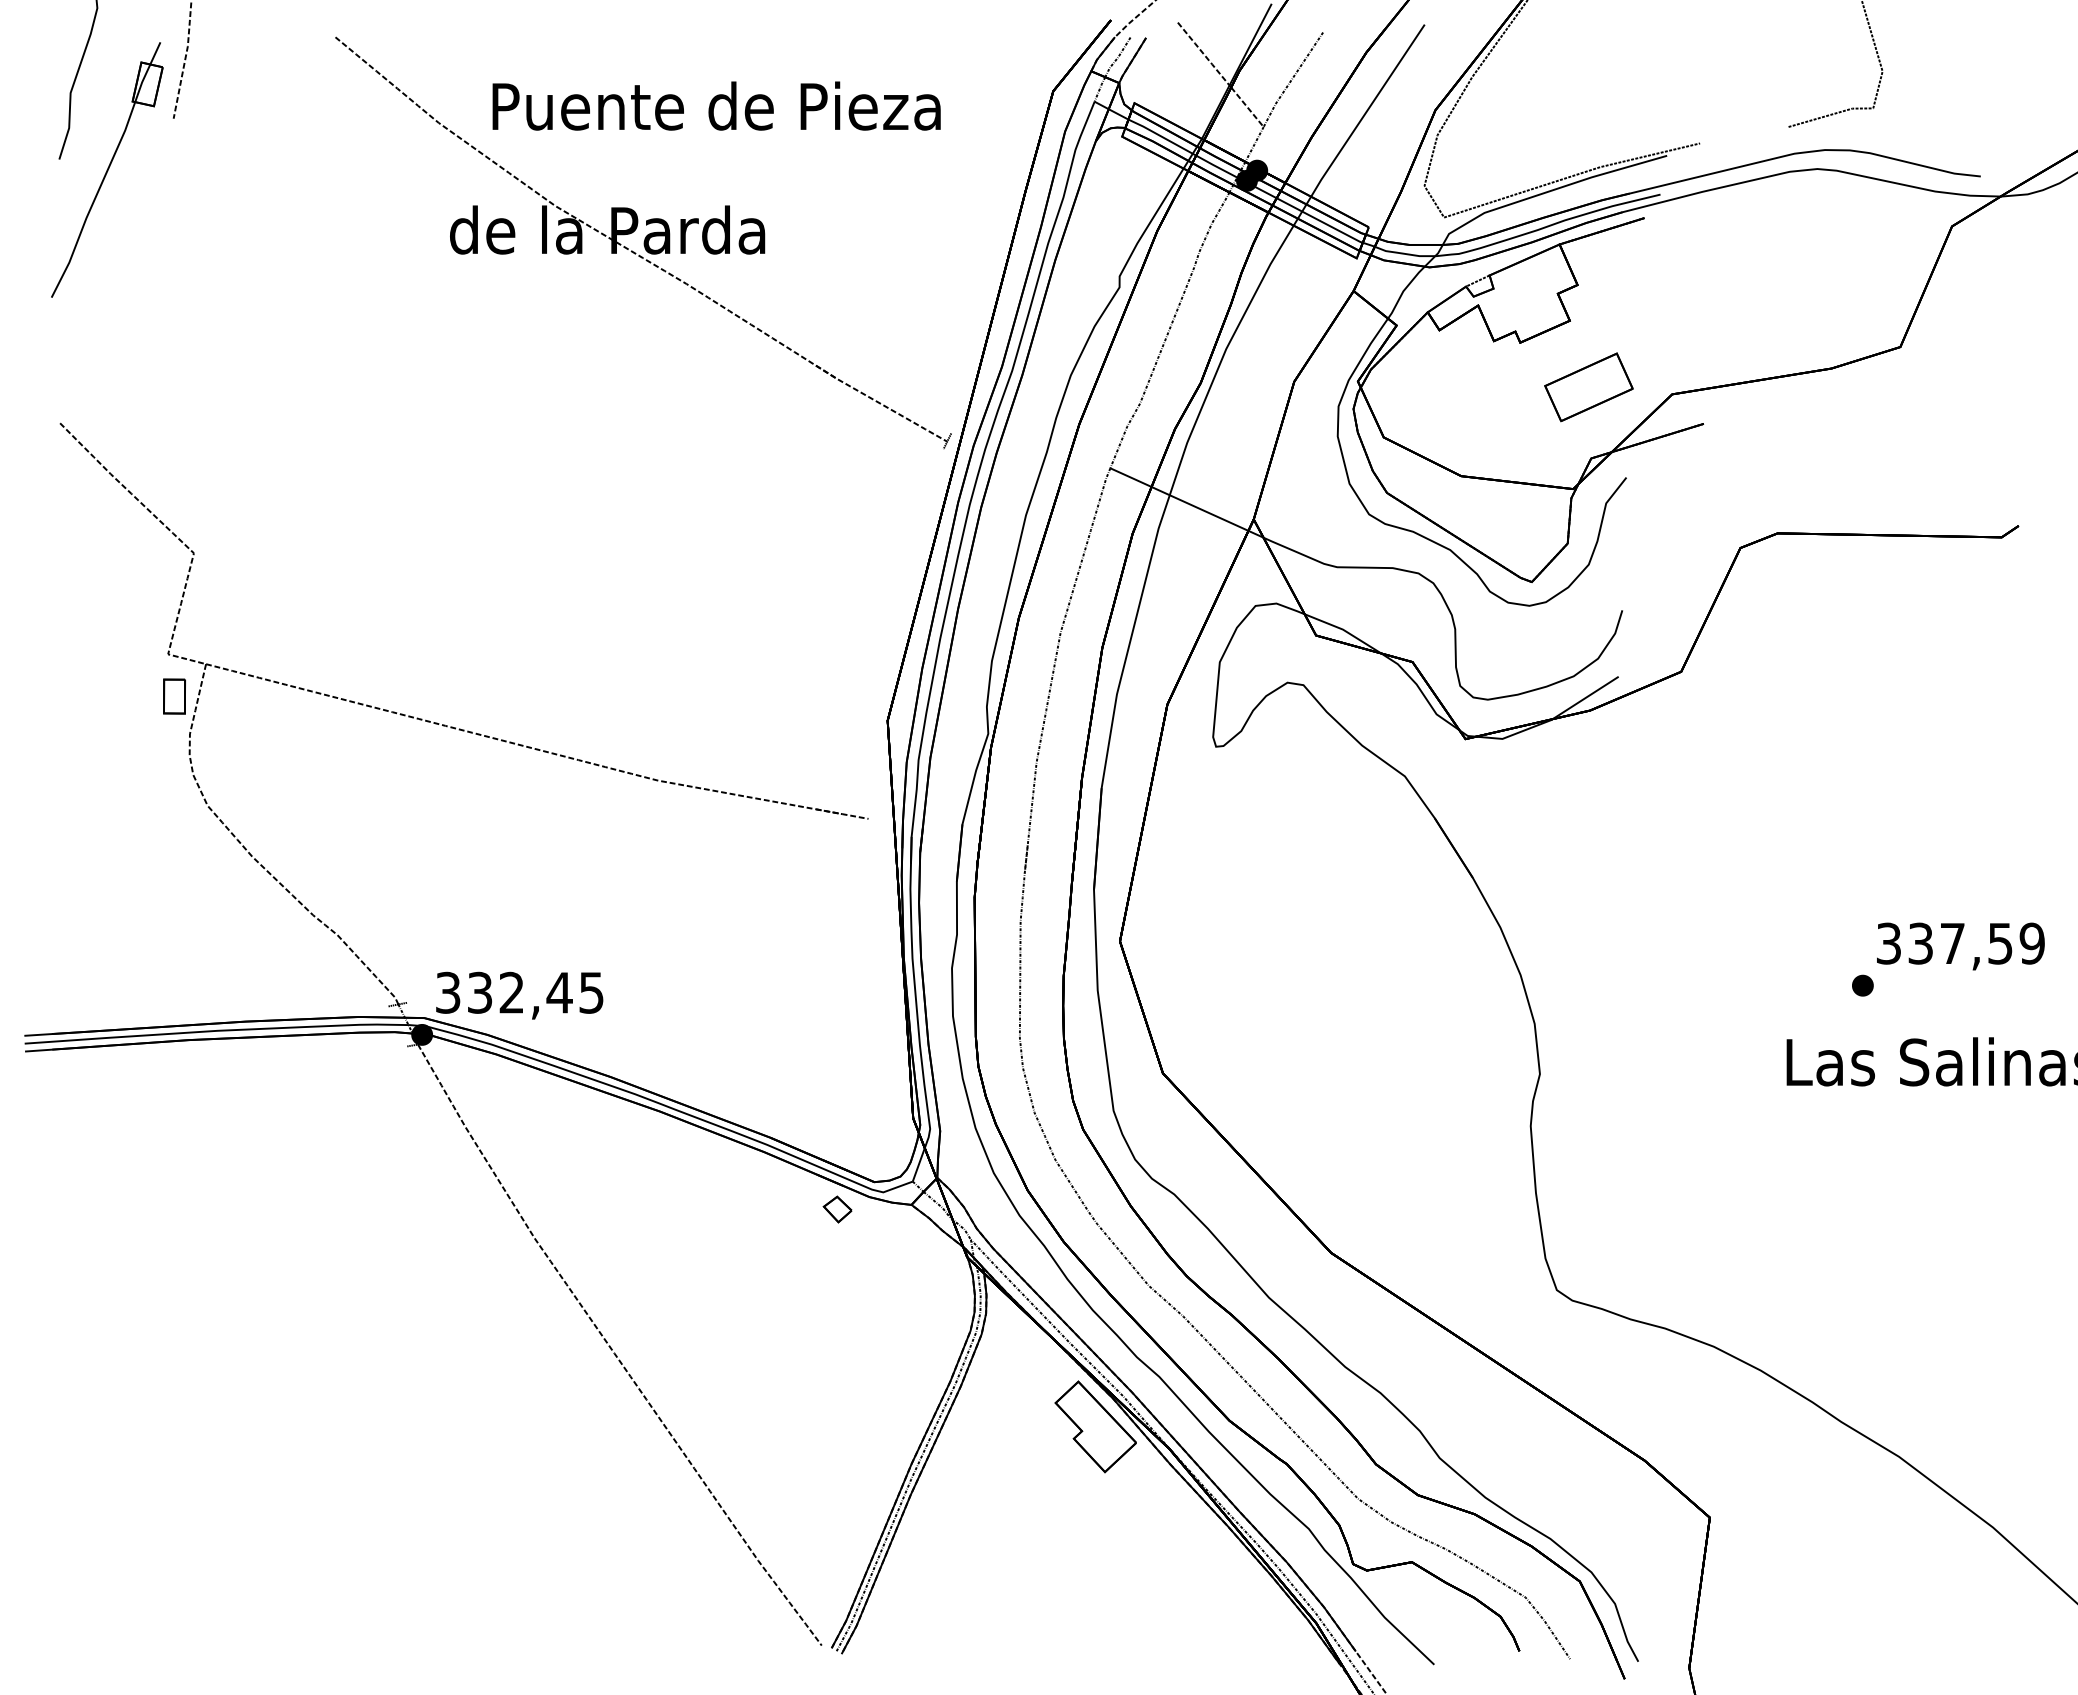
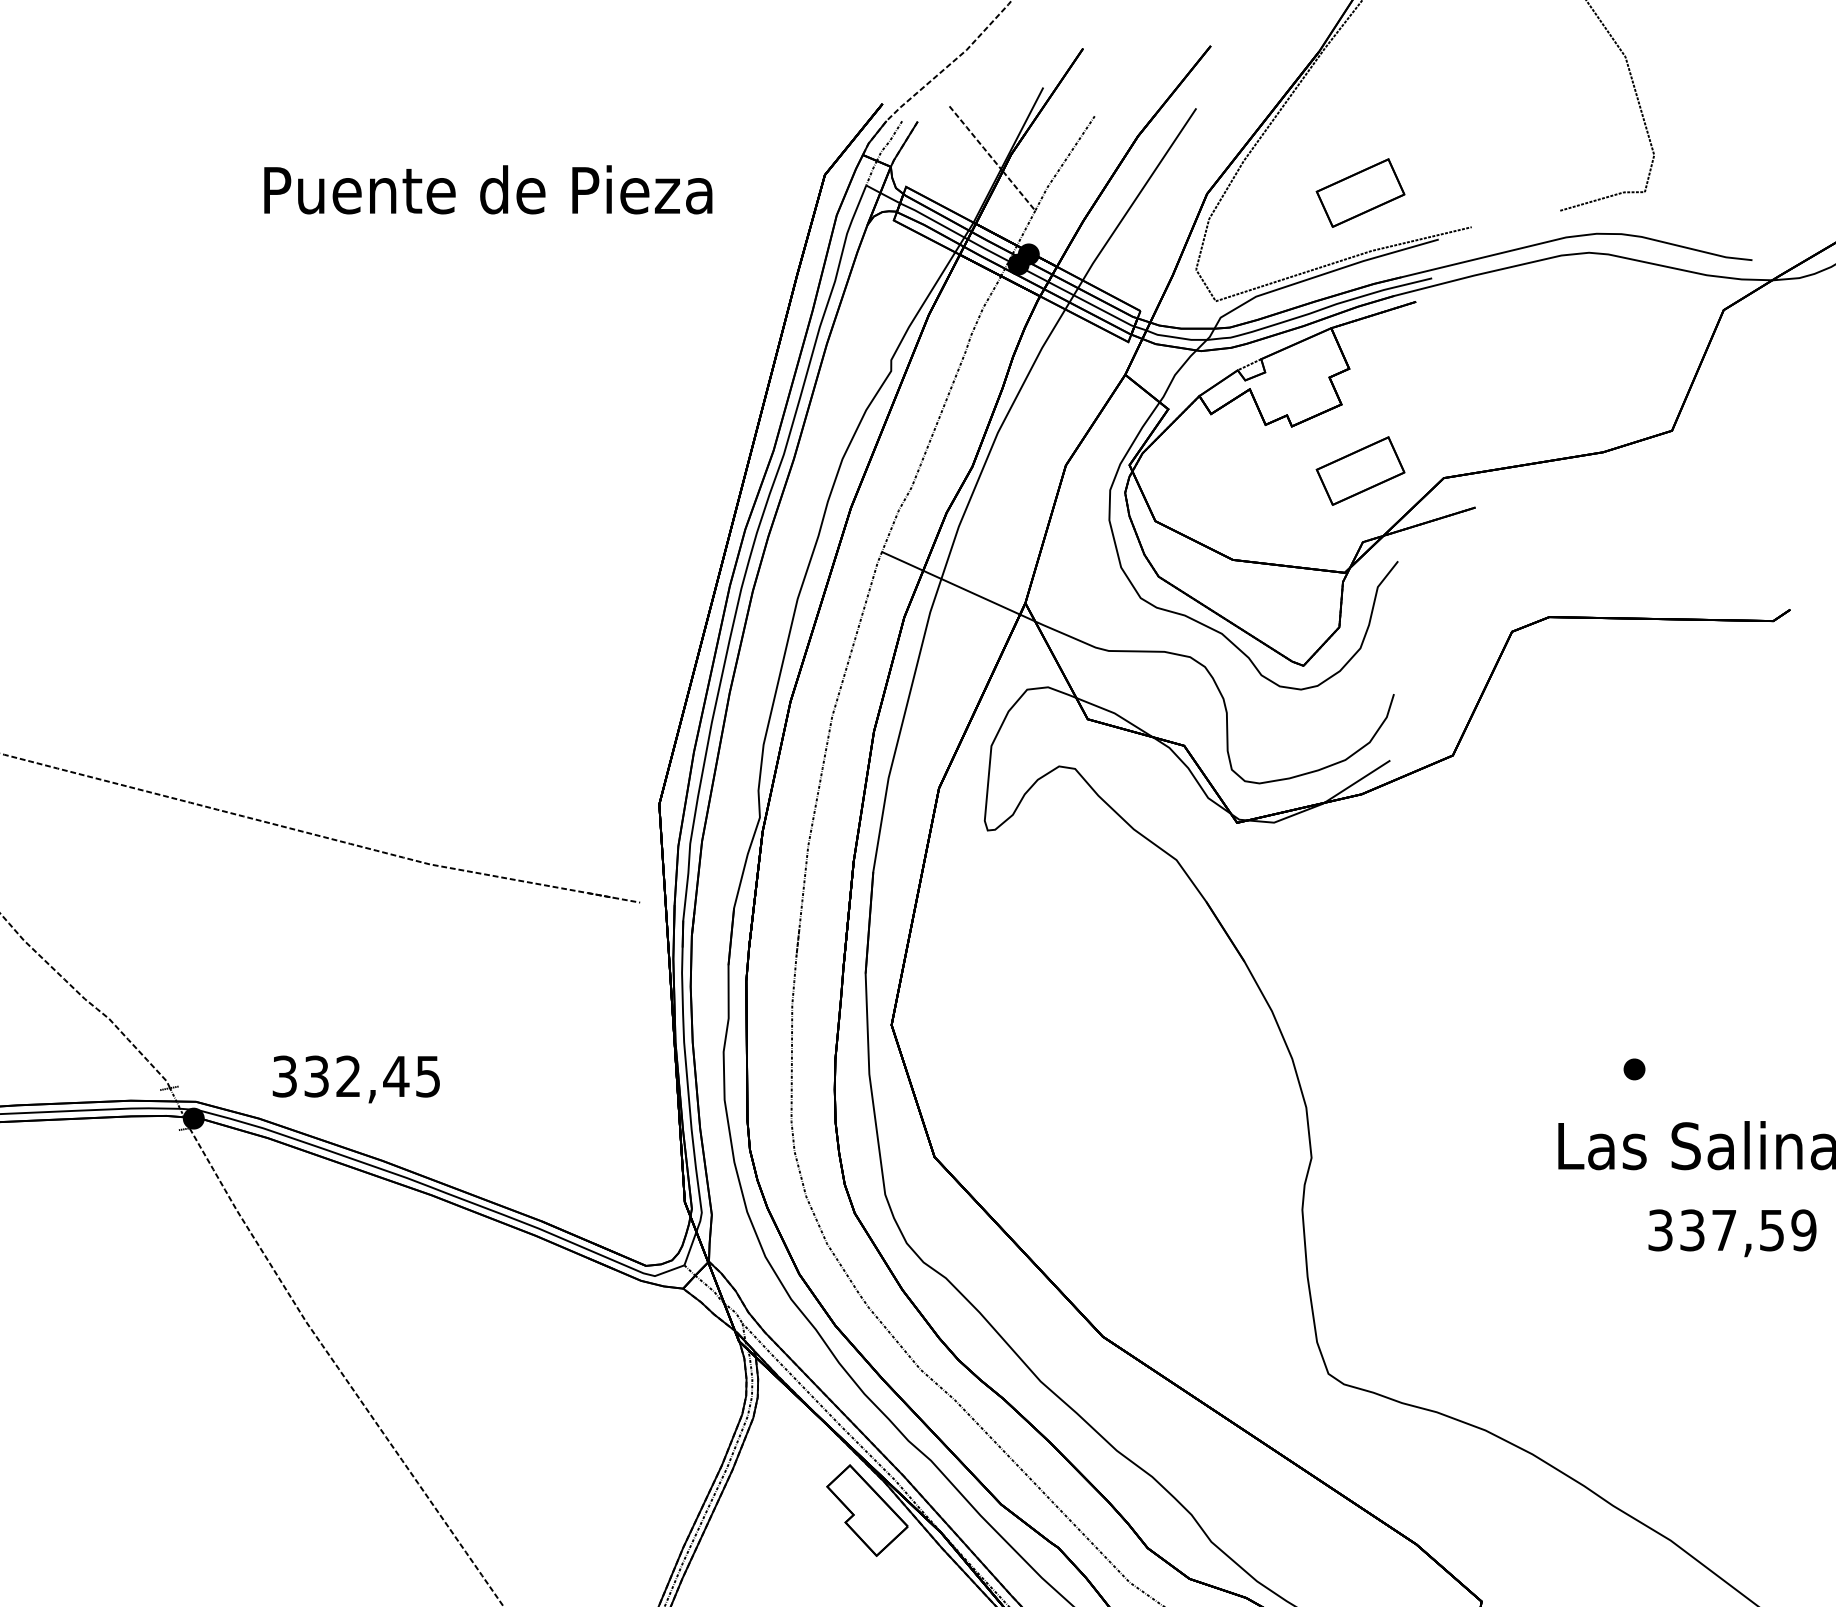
part: (1588, 109) -> (1360, 193), added
part: (643, 242) -> (415, 326), removed
text: (1960, 946) -> (1732, 1233), moved
text: (519, 995) -> (356, 1079), moved
part: (837, 1209) -> (609, 1293), removed

